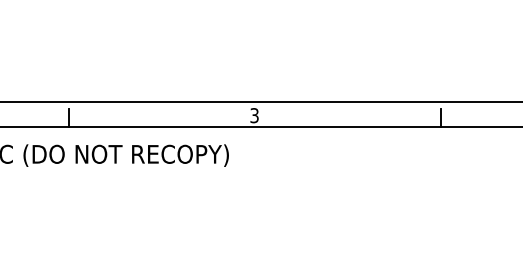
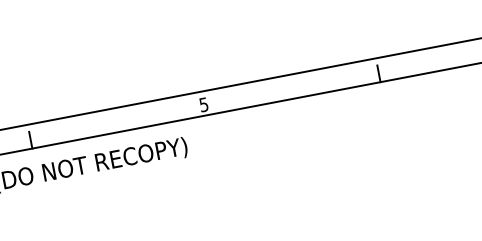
text: (254, 115) -> (203, 104), 3 -> 5

